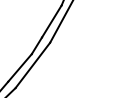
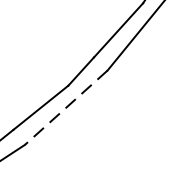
line: (32, 65) -> (65, 107), solid -> dashed

